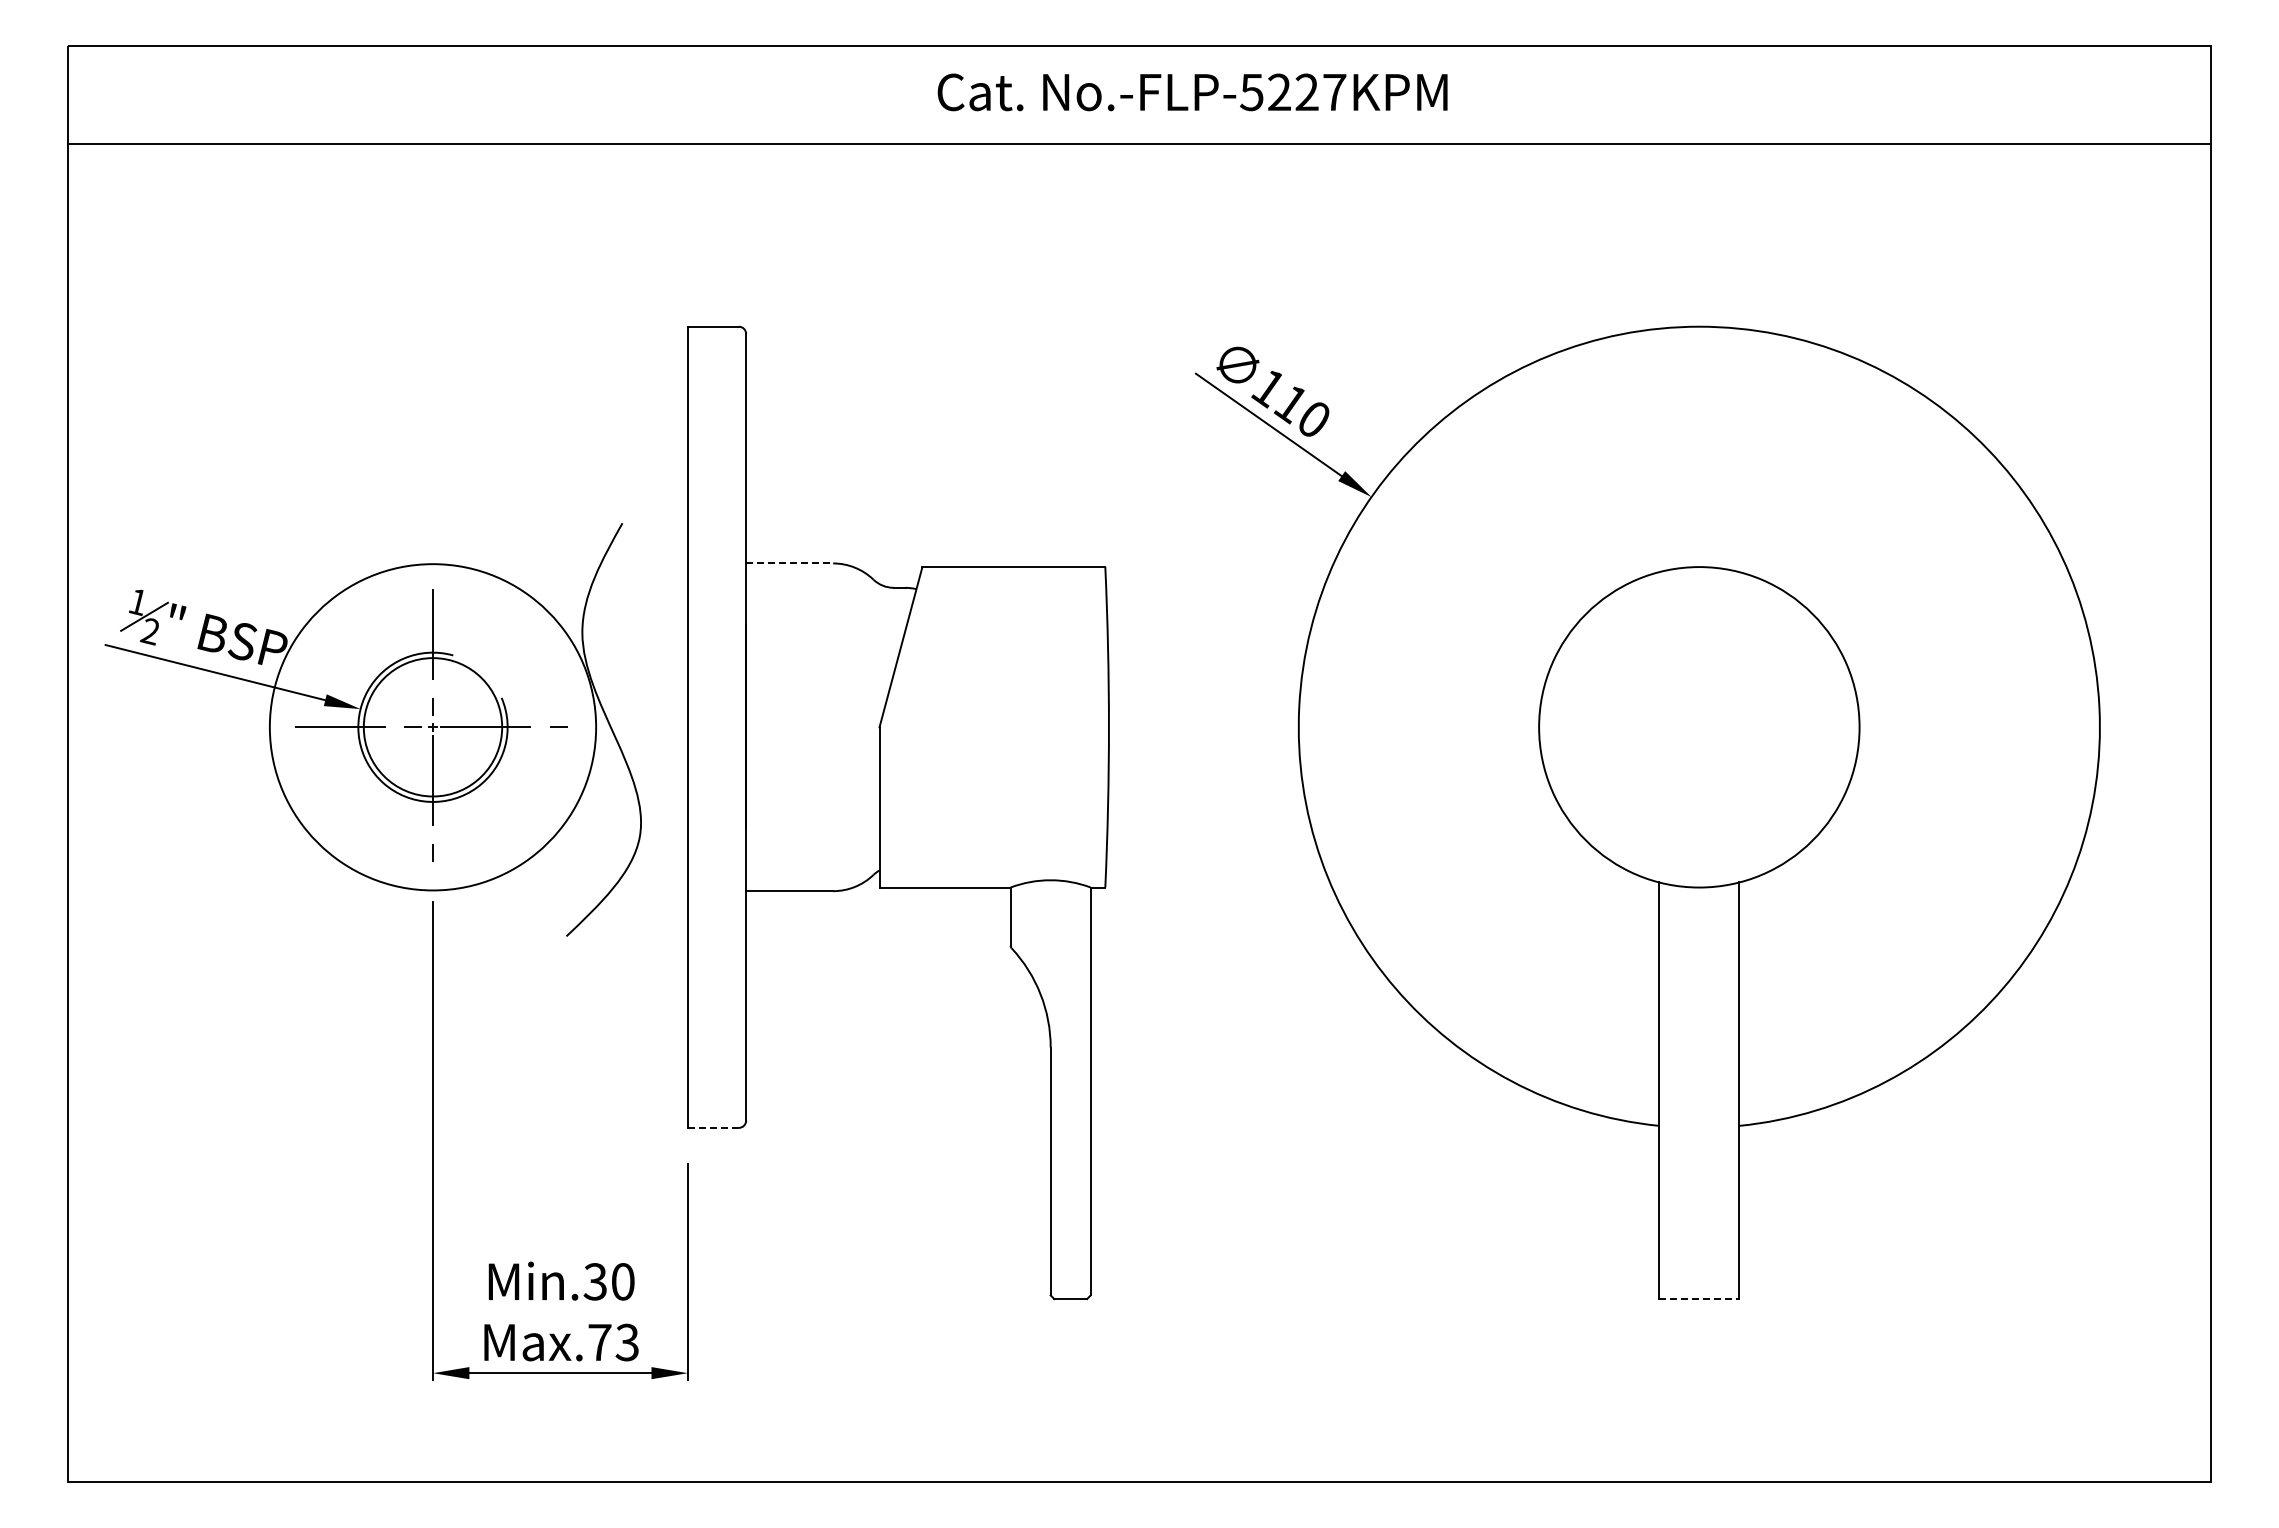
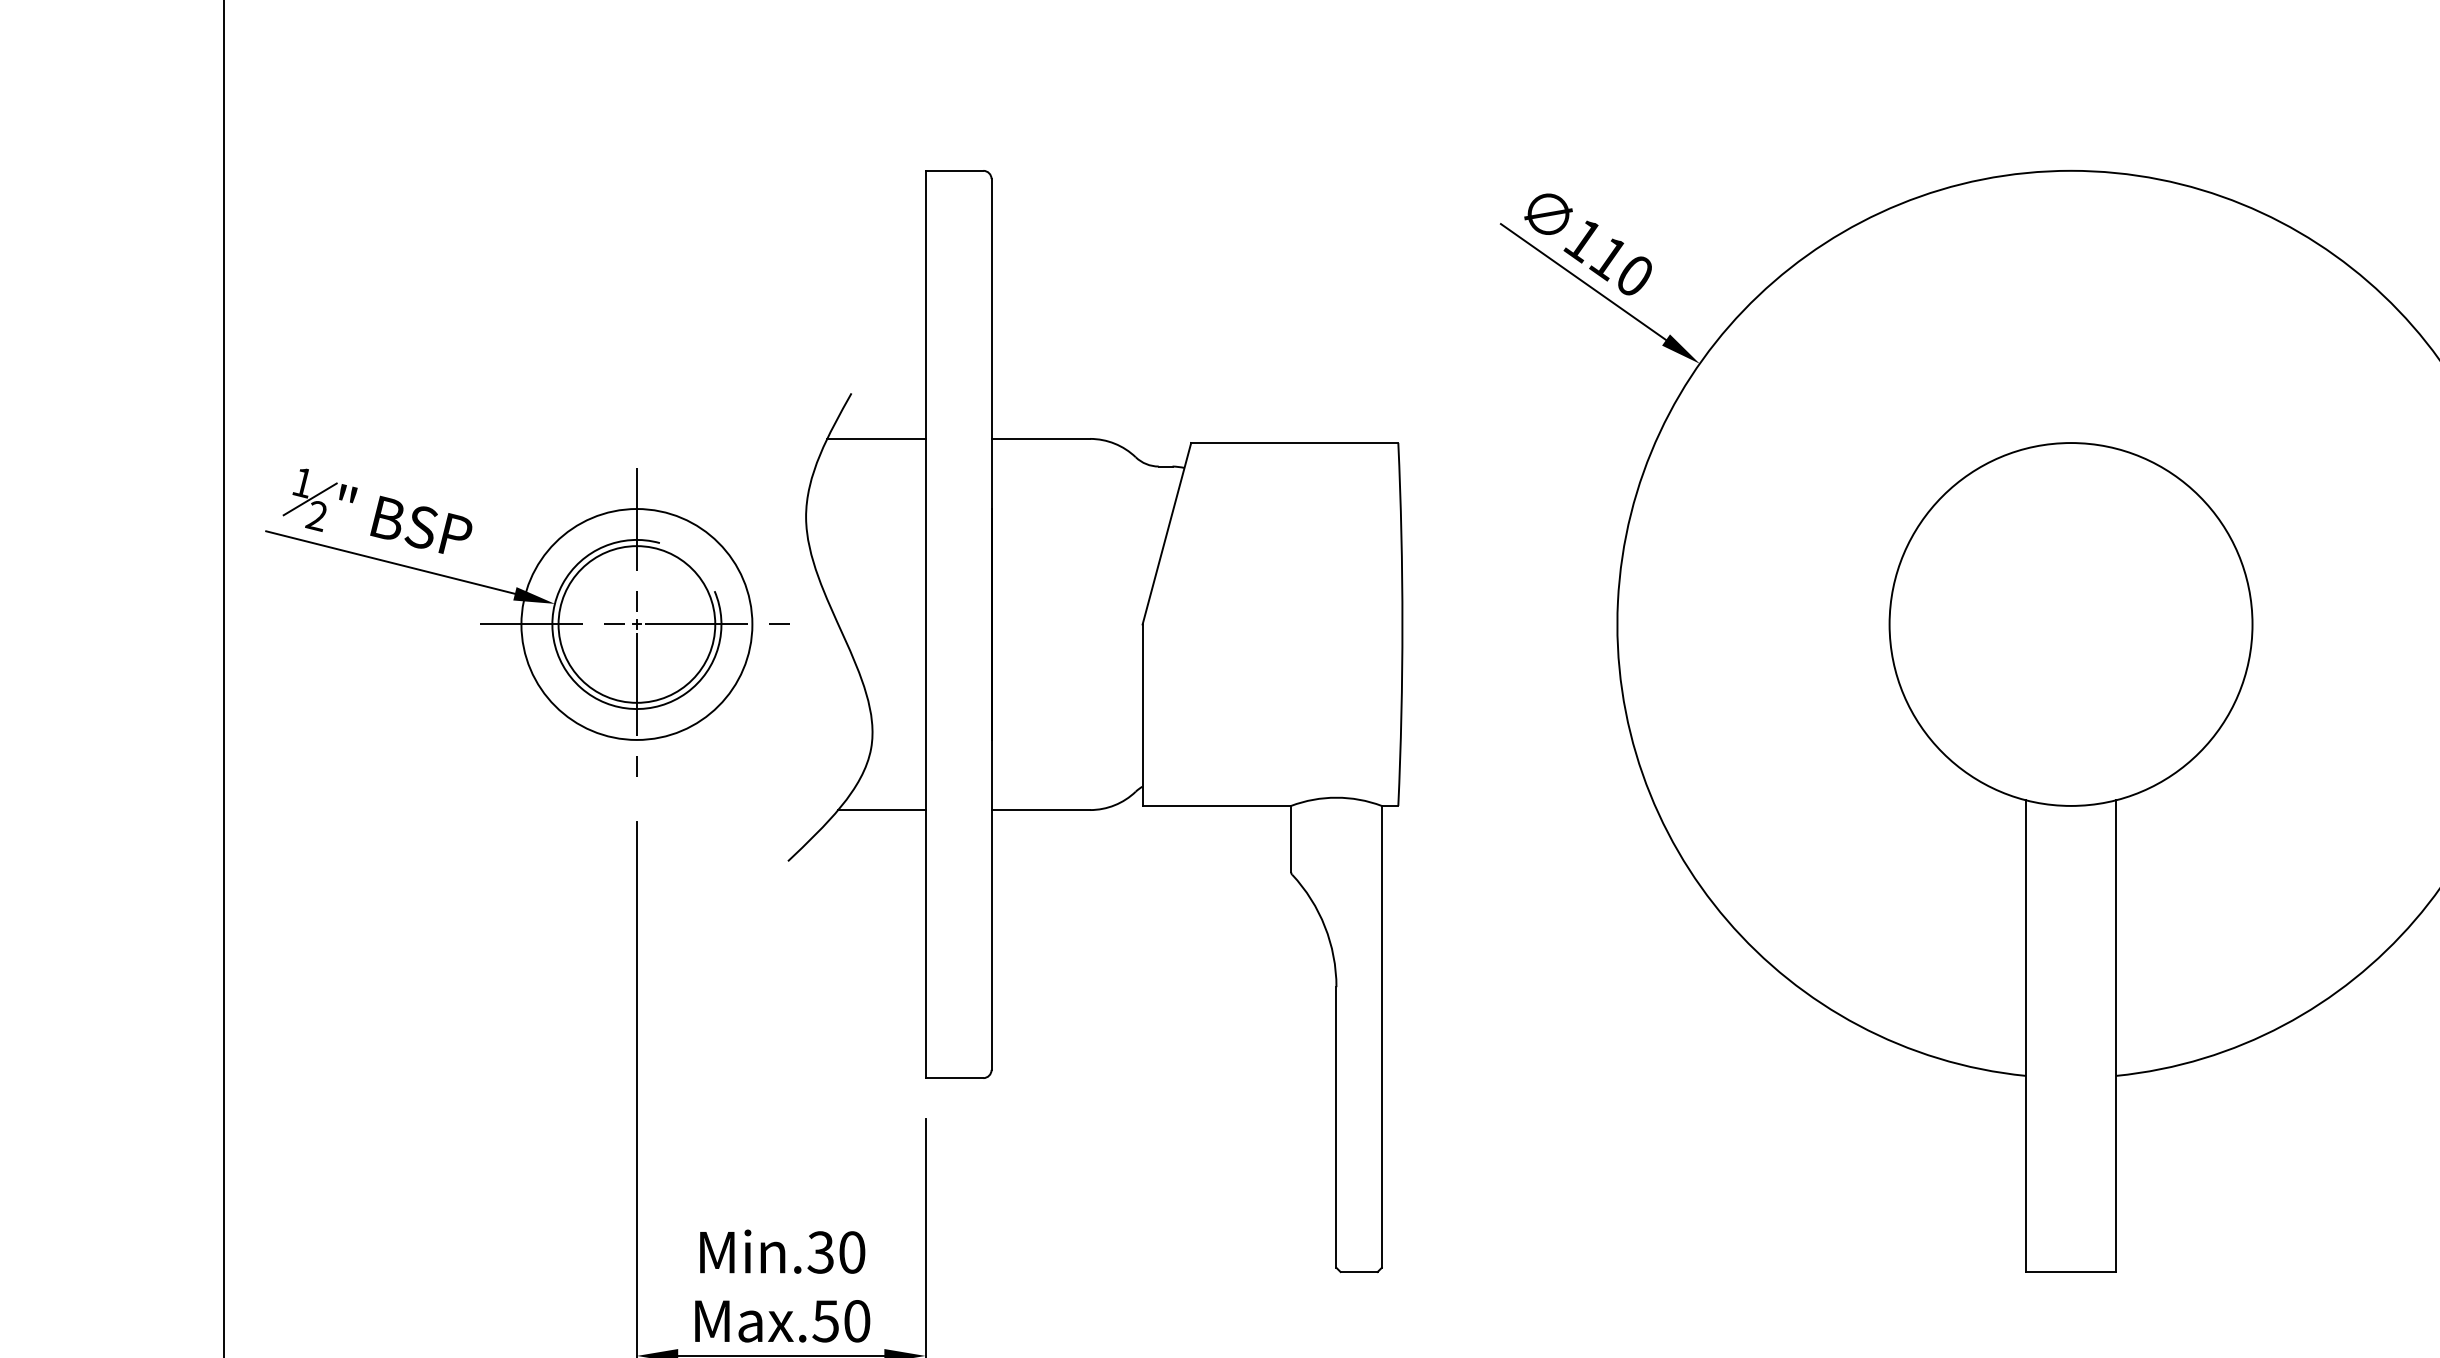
line: (644, 563) -> (876, 438), added
line: (790, 563) -> (1041, 438), dashed -> solid
circle: (432, 727) -> (636, 624), size x0.62
line: (648, 891) -> (880, 810), added
line: (712, 1127) -> (953, 1077), dashed -> solid
line: (1699, 1299) -> (2071, 1272), dashed -> solid
text: (612, 1342) -> (840, 1321), Max.73 -> Max.50

